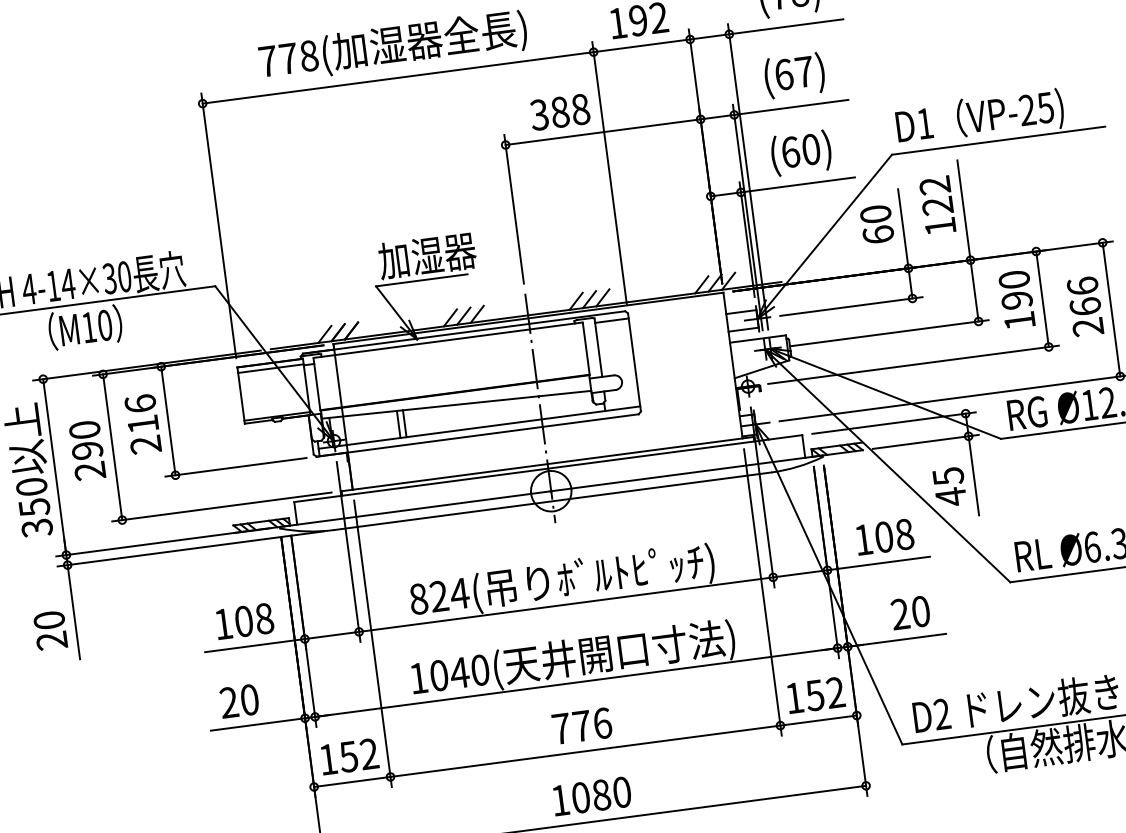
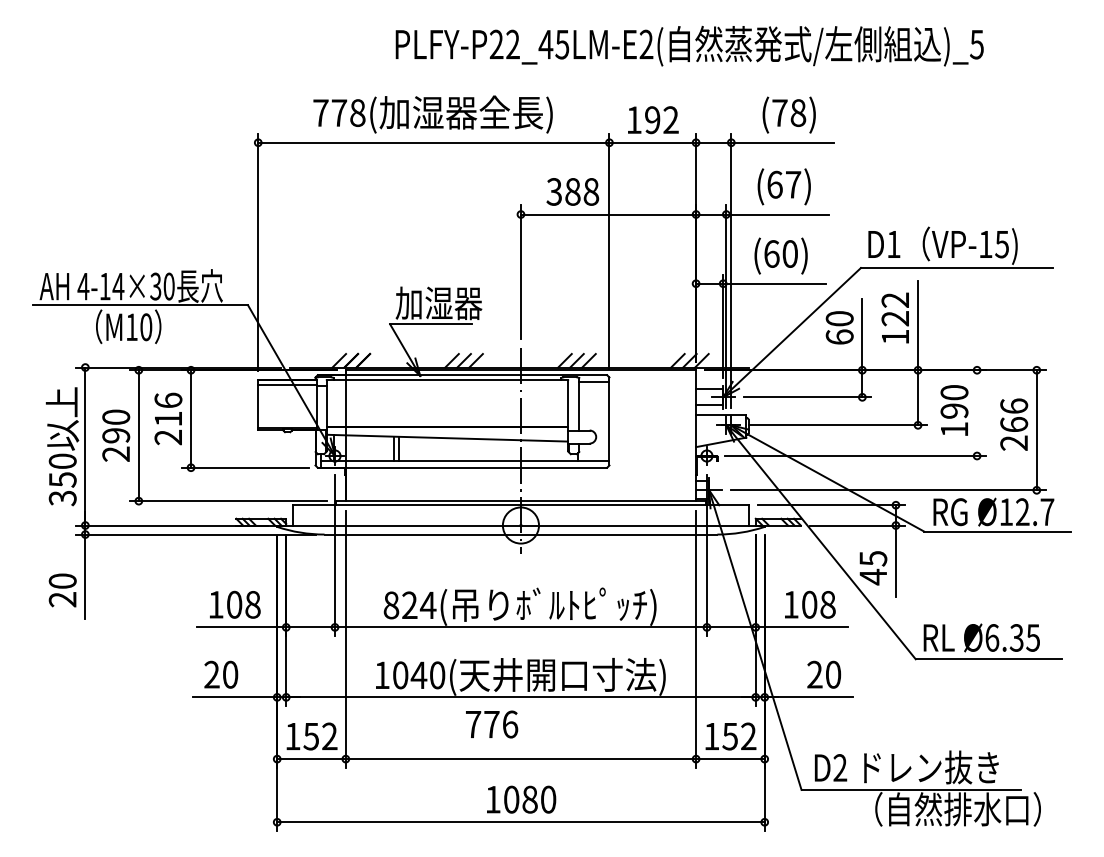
text: (1027, 109) -> (985, 243), VP-25) -> VP-15)
line: (1043, 299) -> (977, 413), removed
text: (582, 726) -> (492, 724), moved

